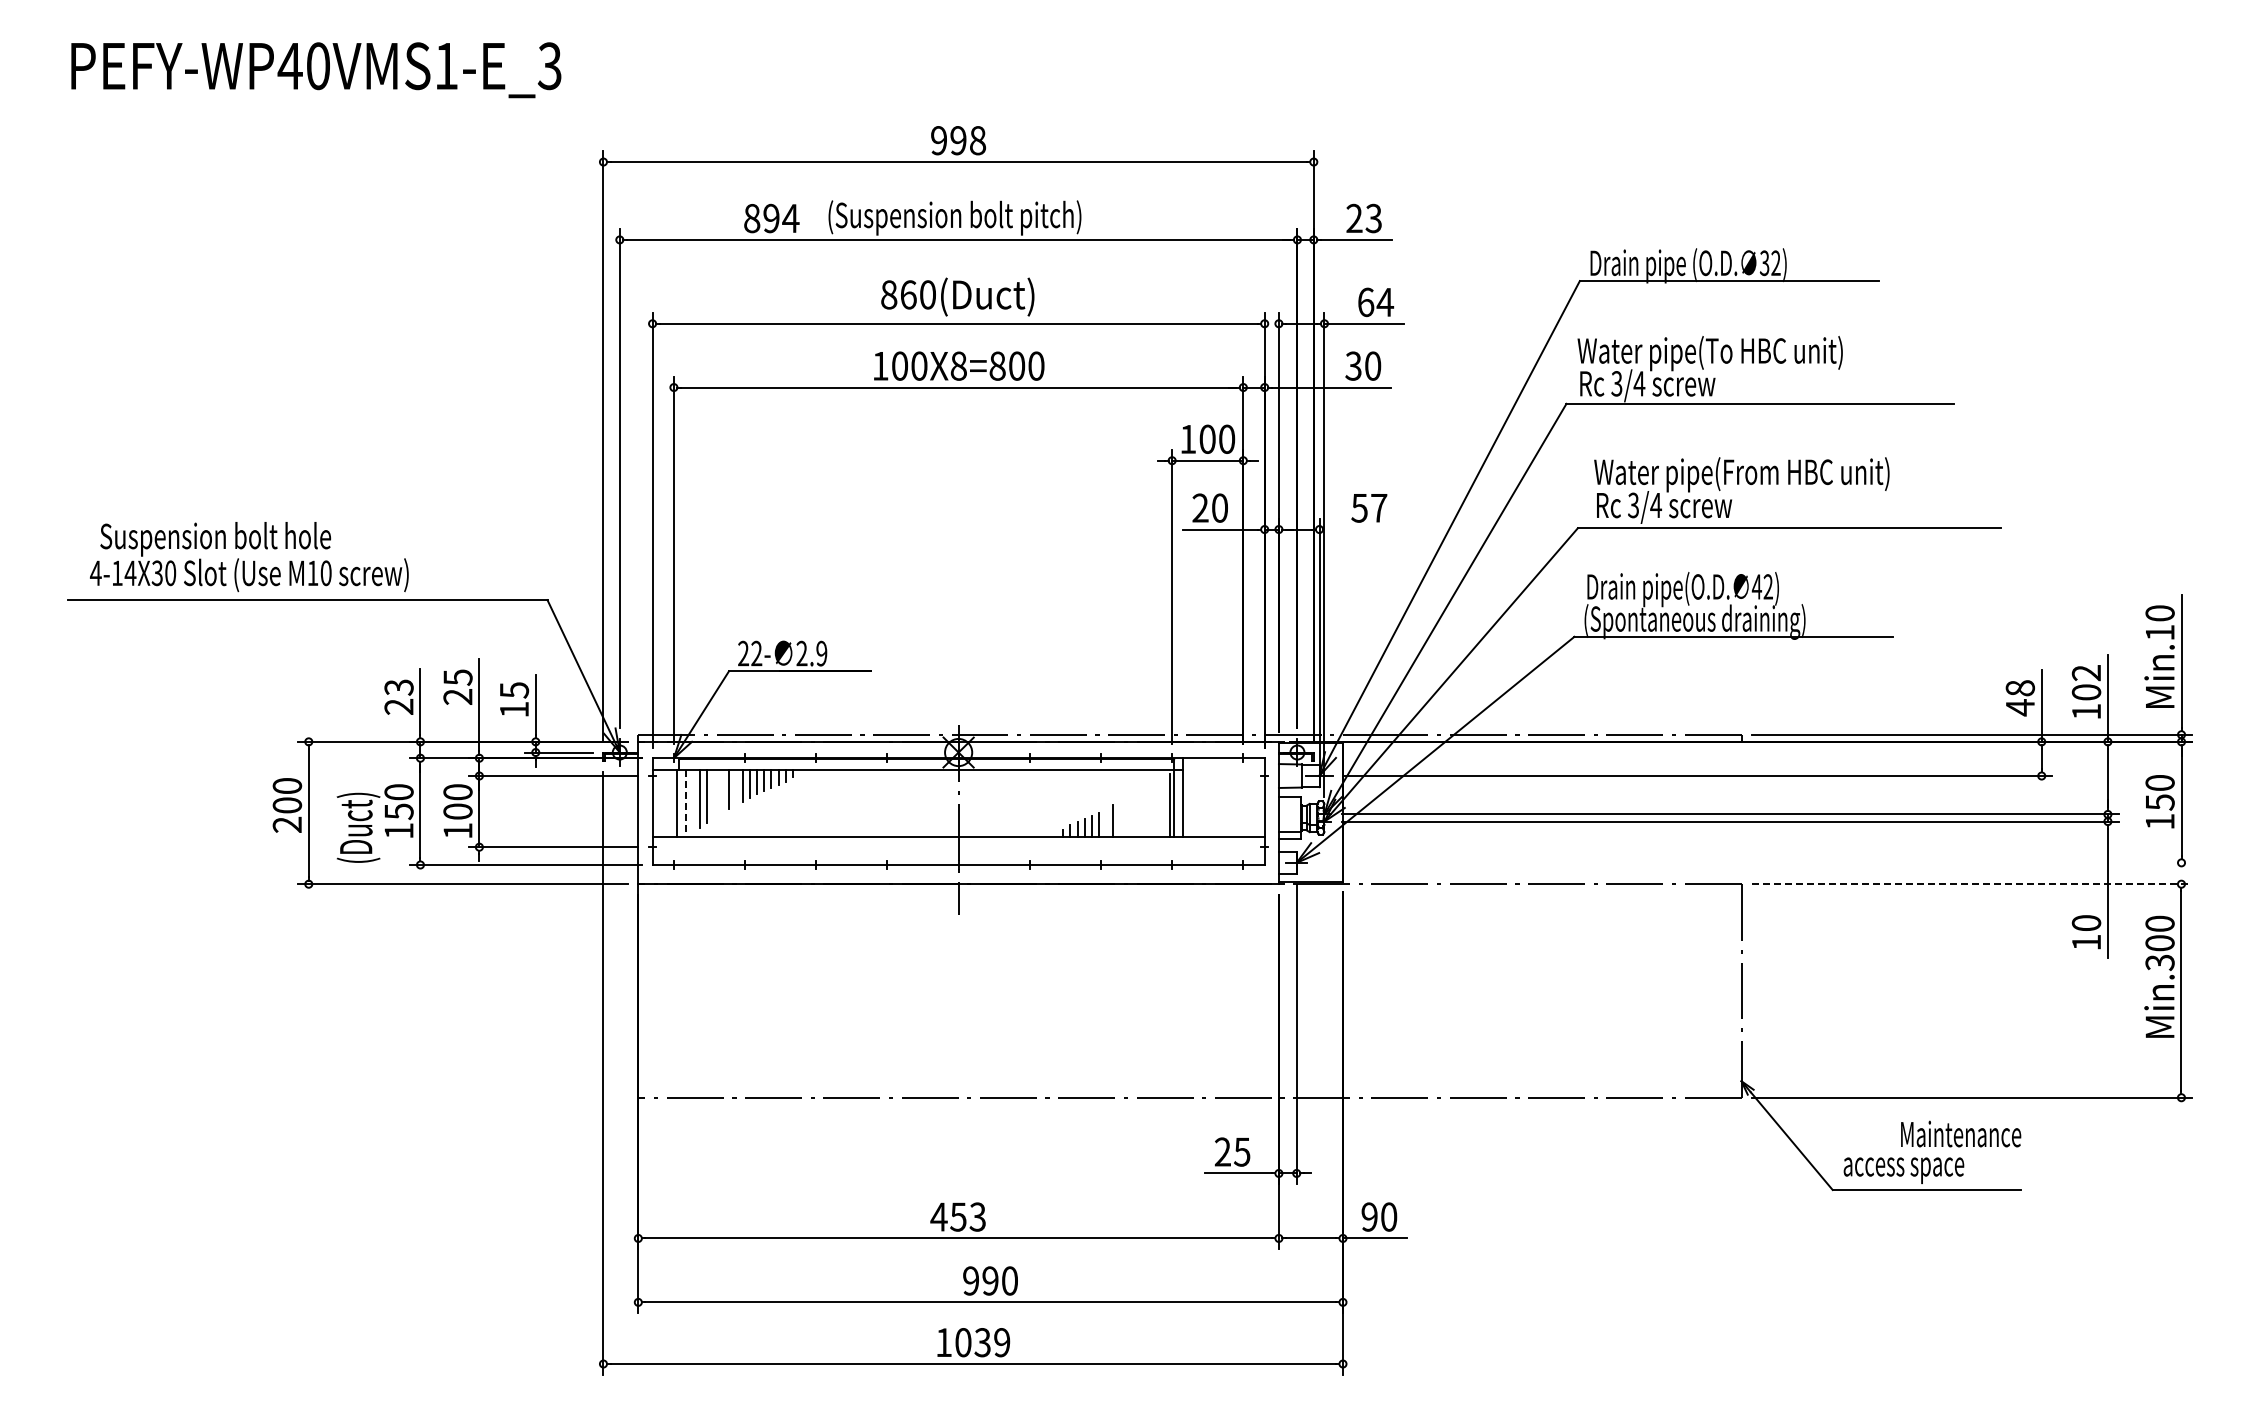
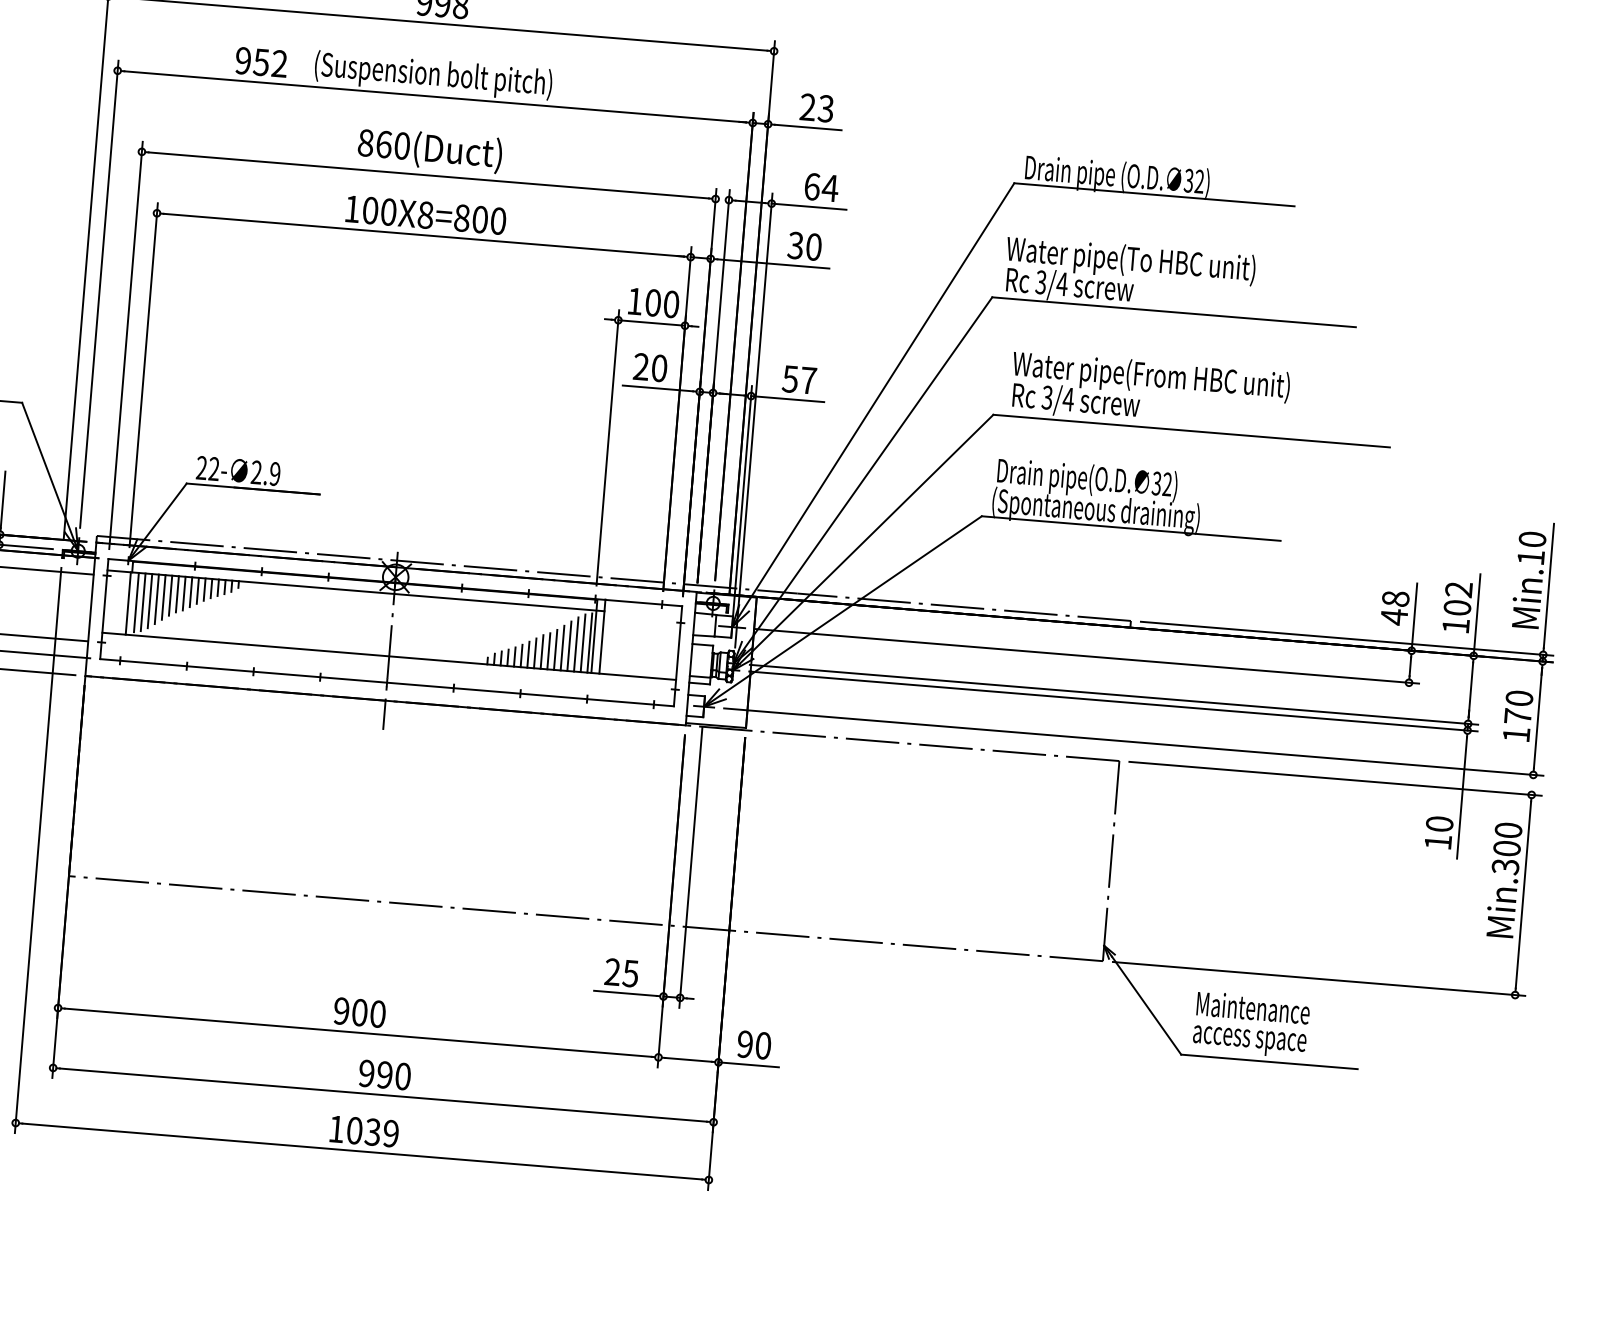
text: (771, 218) -> (261, 62), 894 -> 952
line: (1358, 529) -> (787, 399), added
text: (1756, 586) -> (1156, 483), 42) -> 32)
line: (735, 788) -> (183, 593), added
line: (721, 791) -> (170, 595), added
line: (714, 793) -> (163, 596), added
line: (693, 800) -> (143, 601), added
line: (686, 801) -> (136, 602), dashed -> solid
text: (2160, 802) -> (1518, 716), 150 -> 170
line: (1162, 805) -> (582, 642), added
line: (1155, 807) -> (576, 643), added
line: (1148, 810) -> (569, 646), added
line: (1141, 812) -> (562, 647), added
line: (1134, 815) -> (555, 649), added
line: (1127, 817) -> (549, 651), added
line: (1120, 818) -> (542, 651), added
line: (1105, 822) -> (528, 654), added
line: (1755, 862) -> (1134, 741), added
line: (1972, 884) -> (1335, 779), dashed -> solid
text: (1961, 1133) -> (1253, 1007), moved
text: (957, 1216) -> (358, 1012), 453 -> 900

